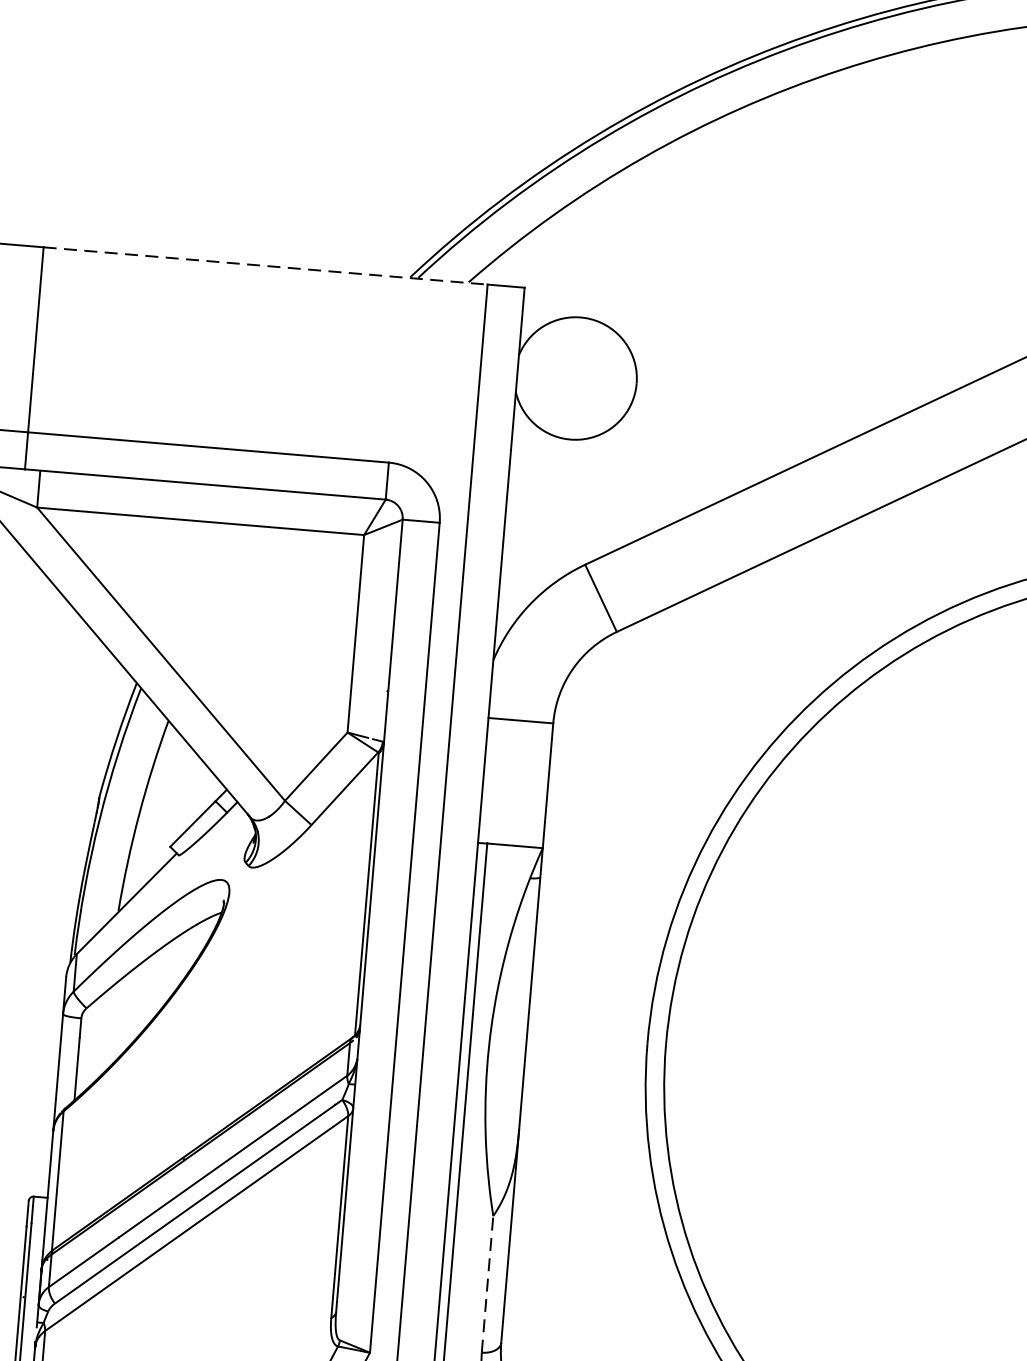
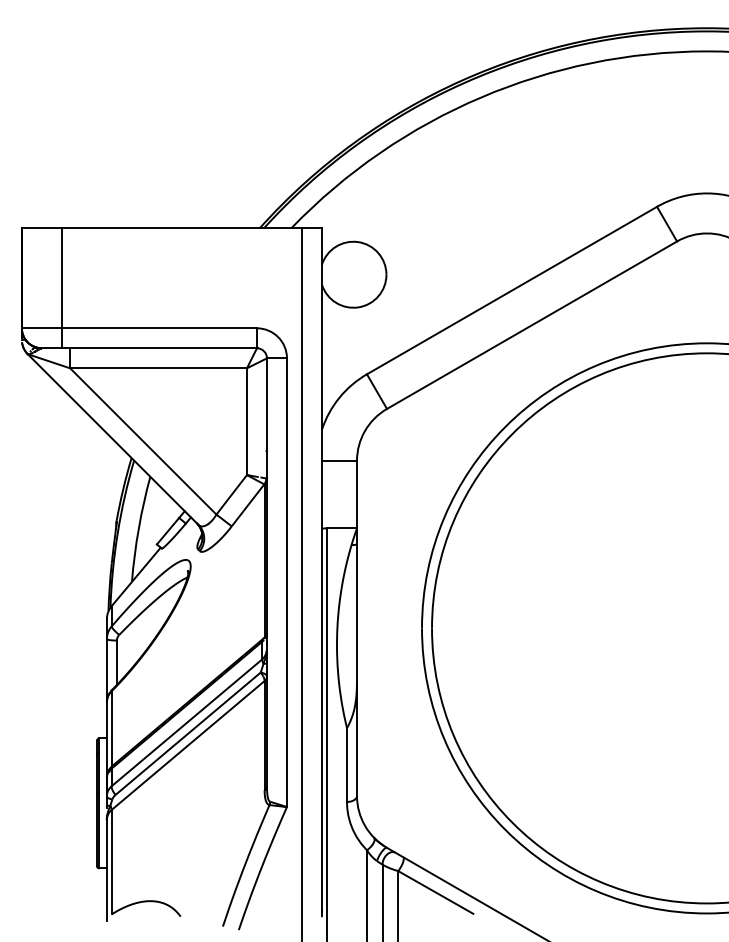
line: (266, 266) -> (182, 228), dashed -> solid
line: (486, 1285) -> (346, 765), dashed -> solid

